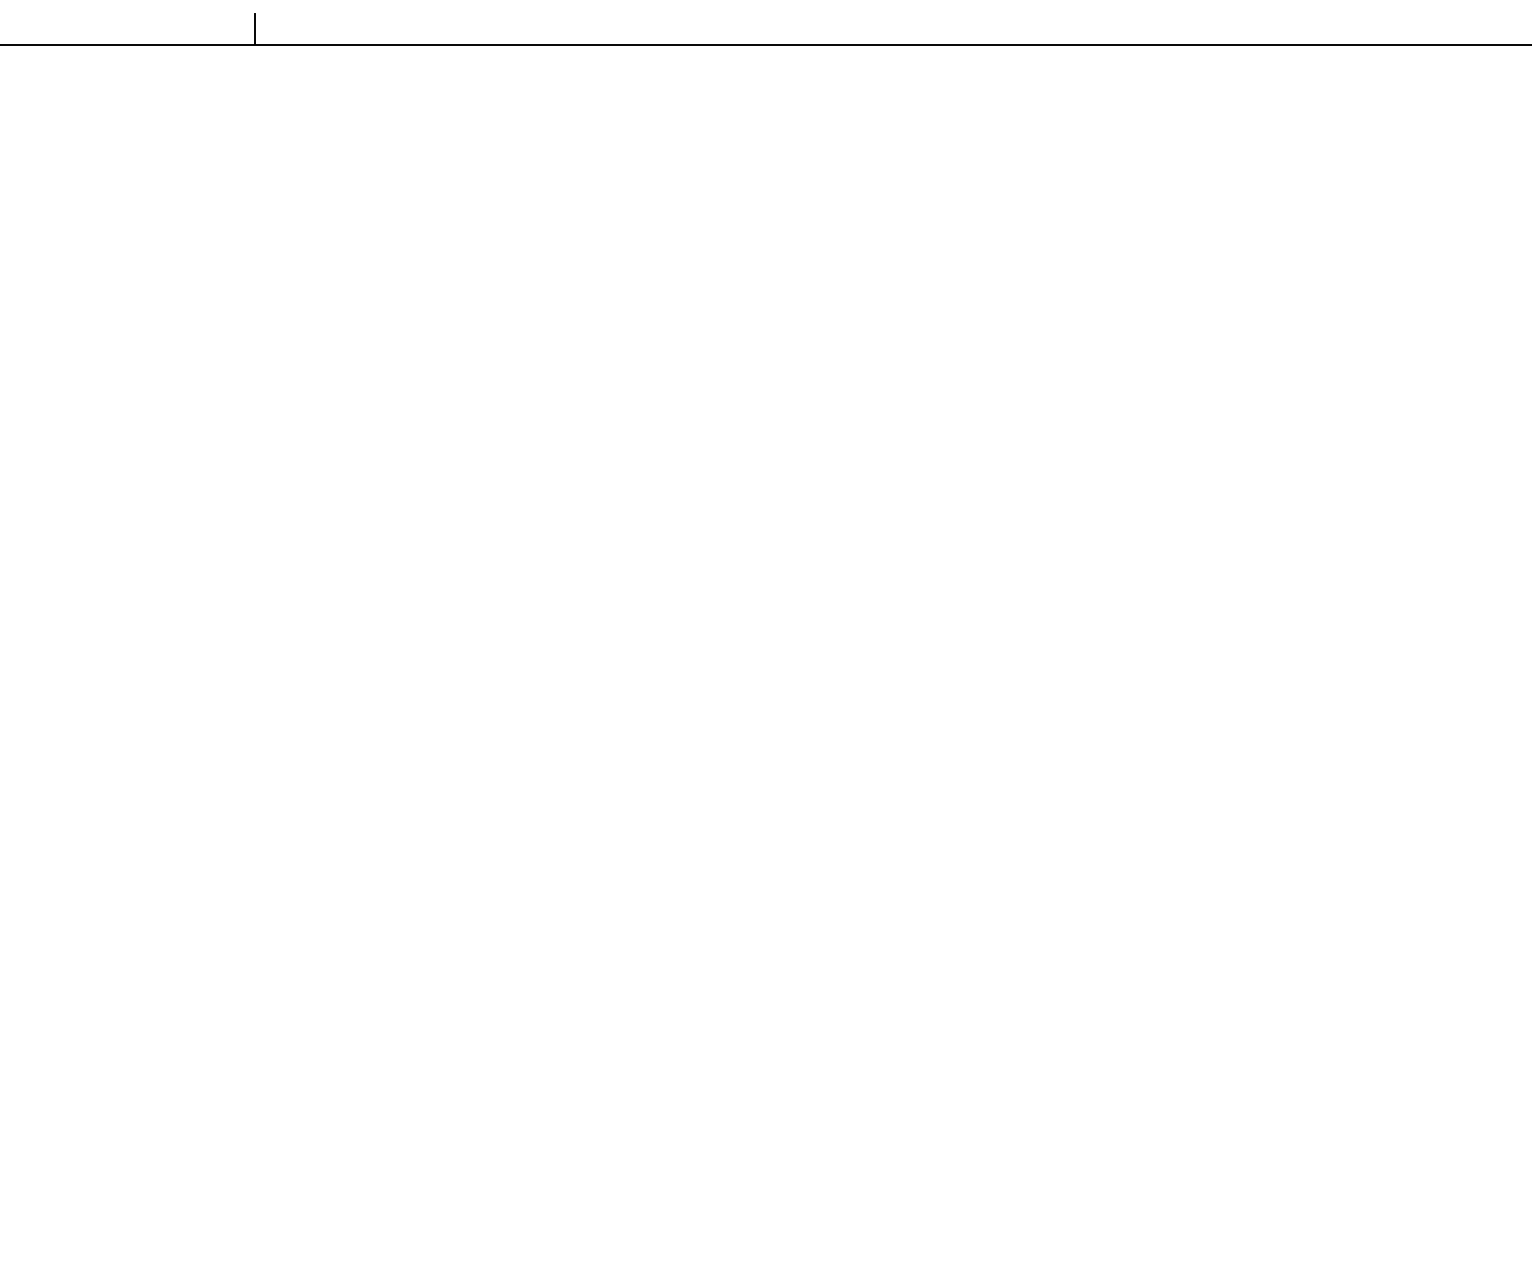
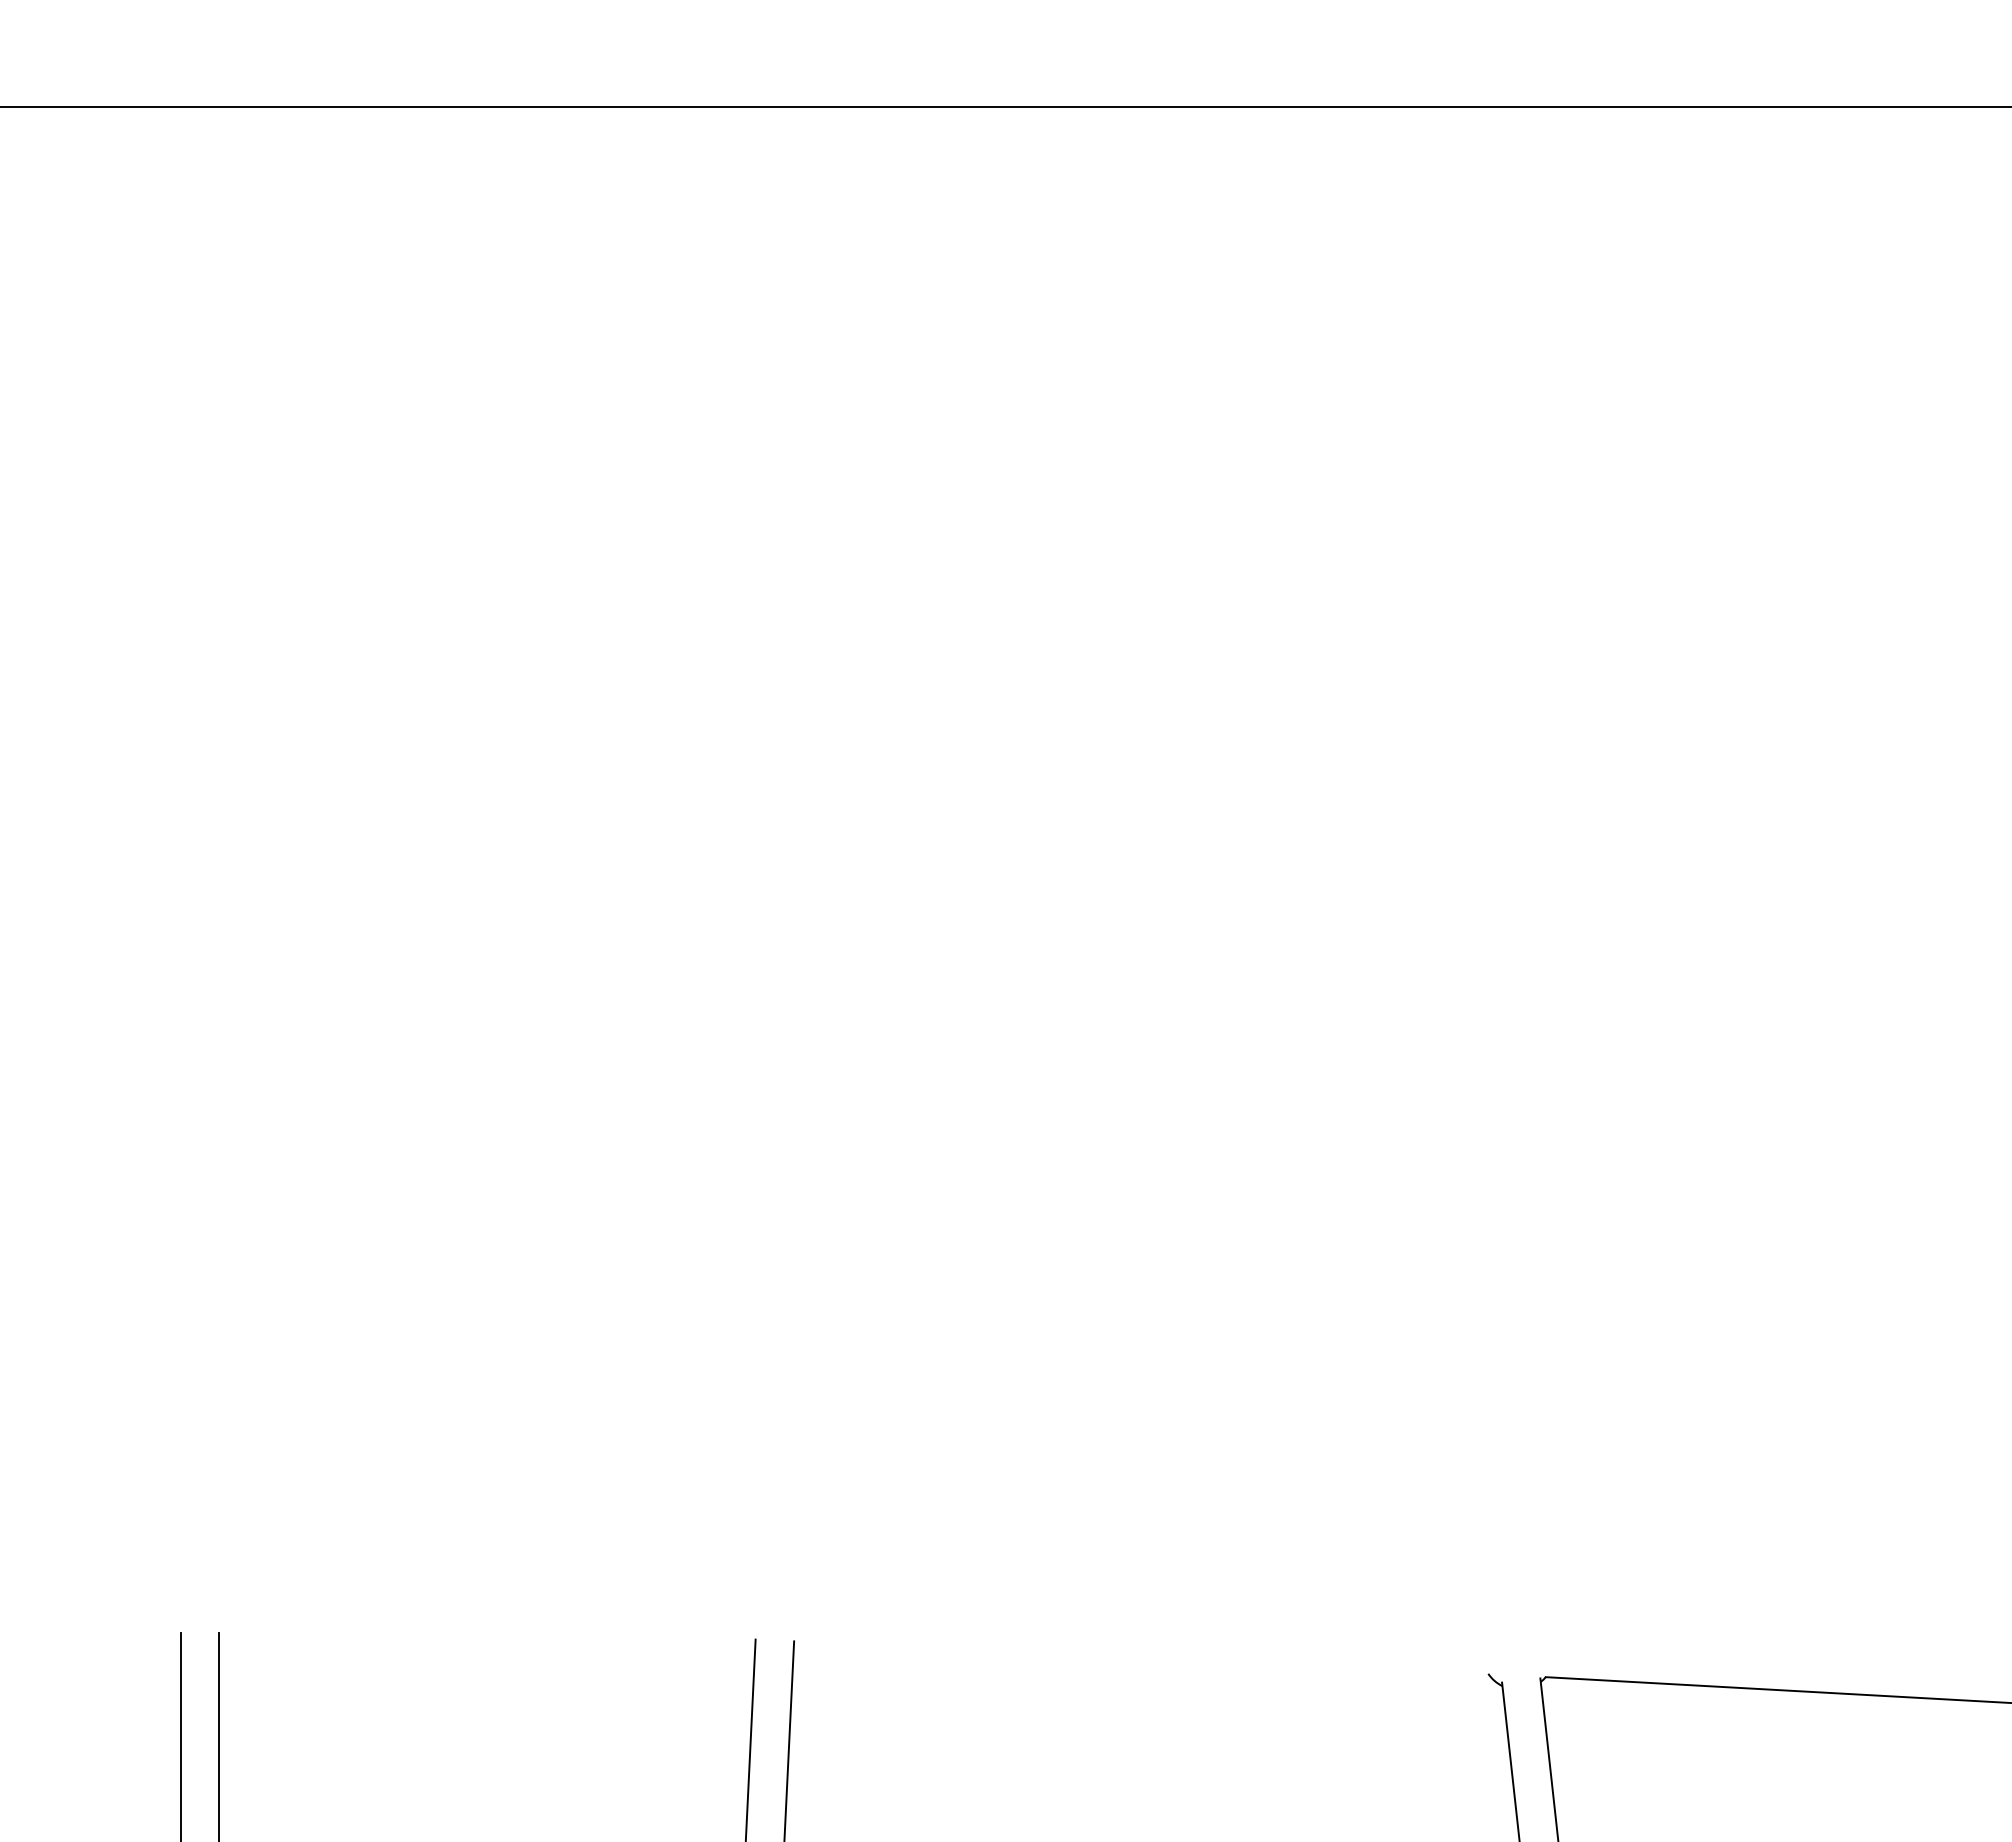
line: (255, 28) -> (180, 87), removed

